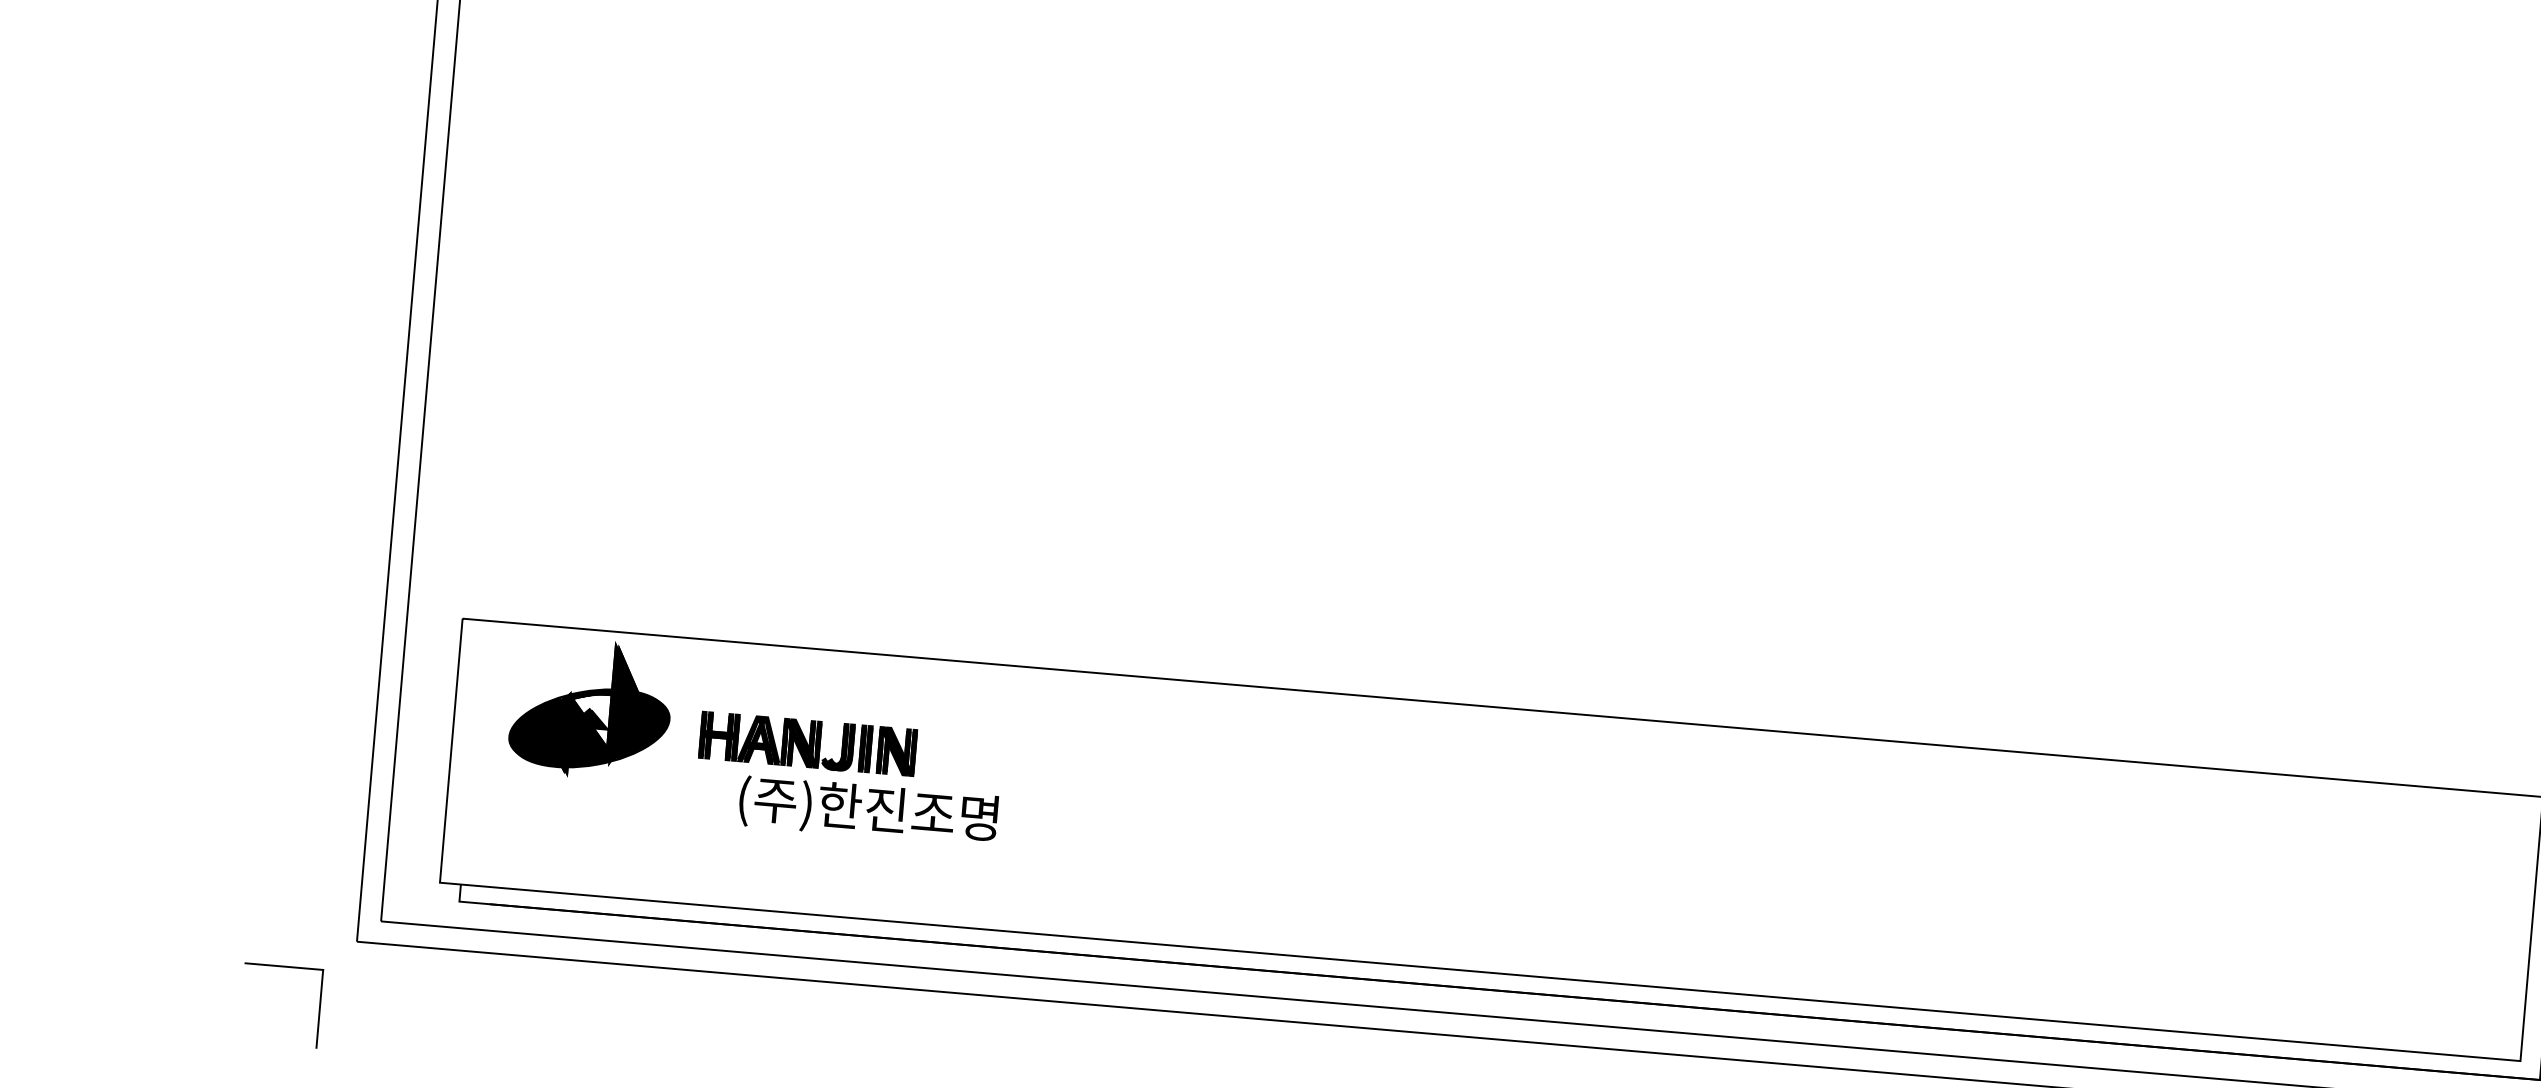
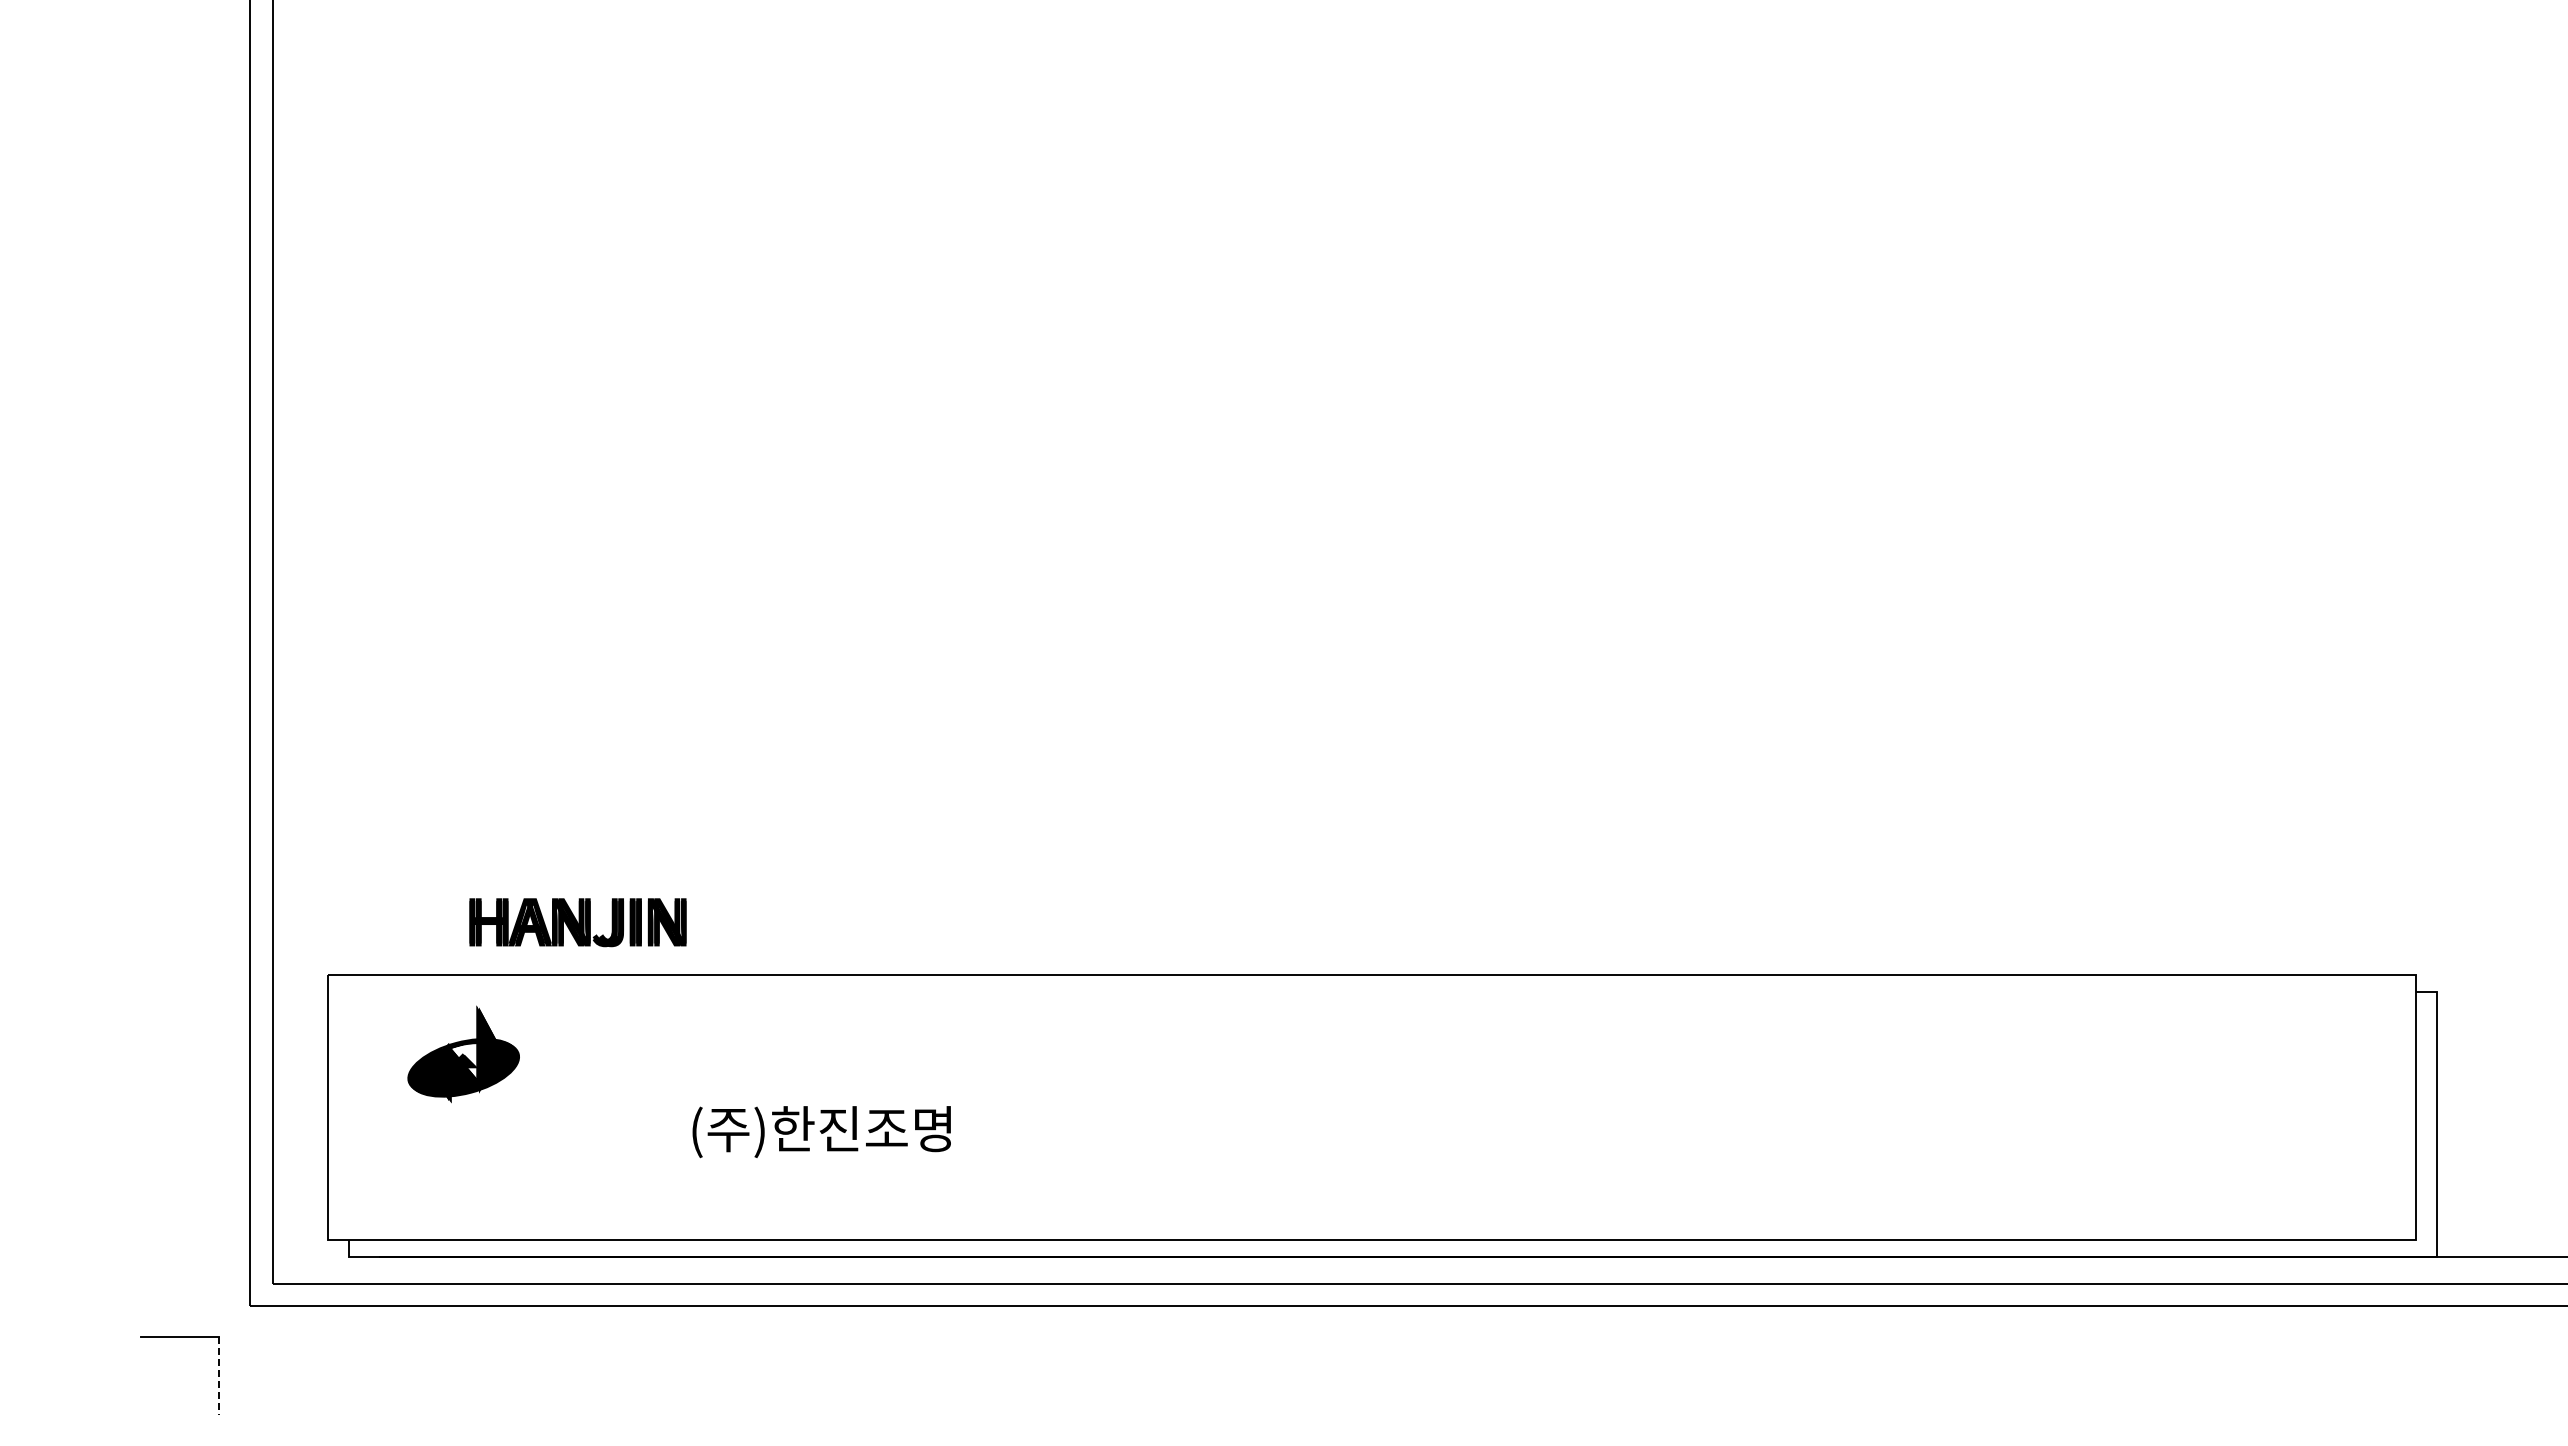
part: (590, 709) -> (463, 1054), size x0.7
text: (807, 744) -> (577, 922), moved
text: (868, 811) -> (821, 1132), moved
line: (320, 1009) -> (219, 1376), solid -> dashed

